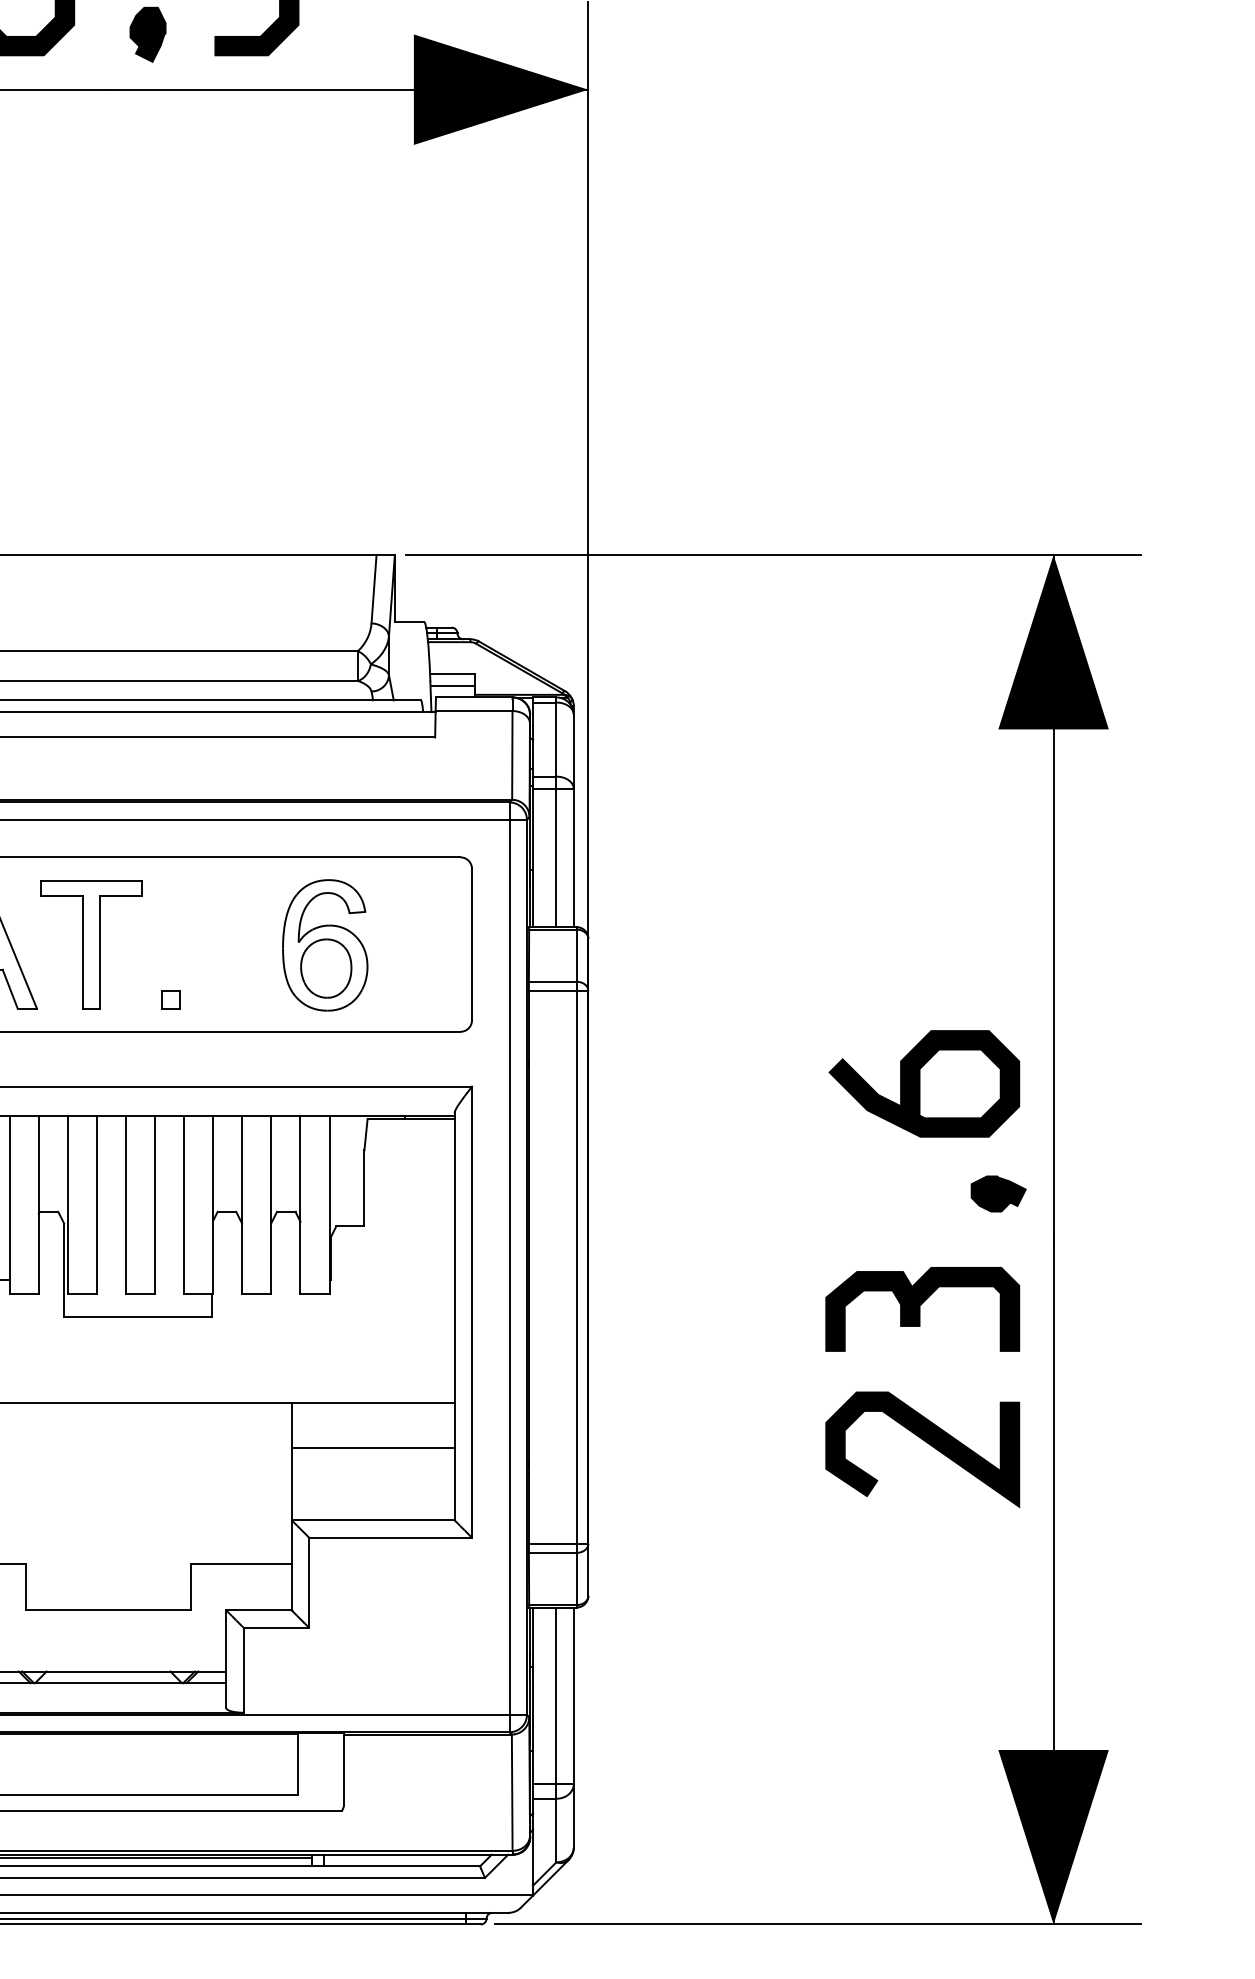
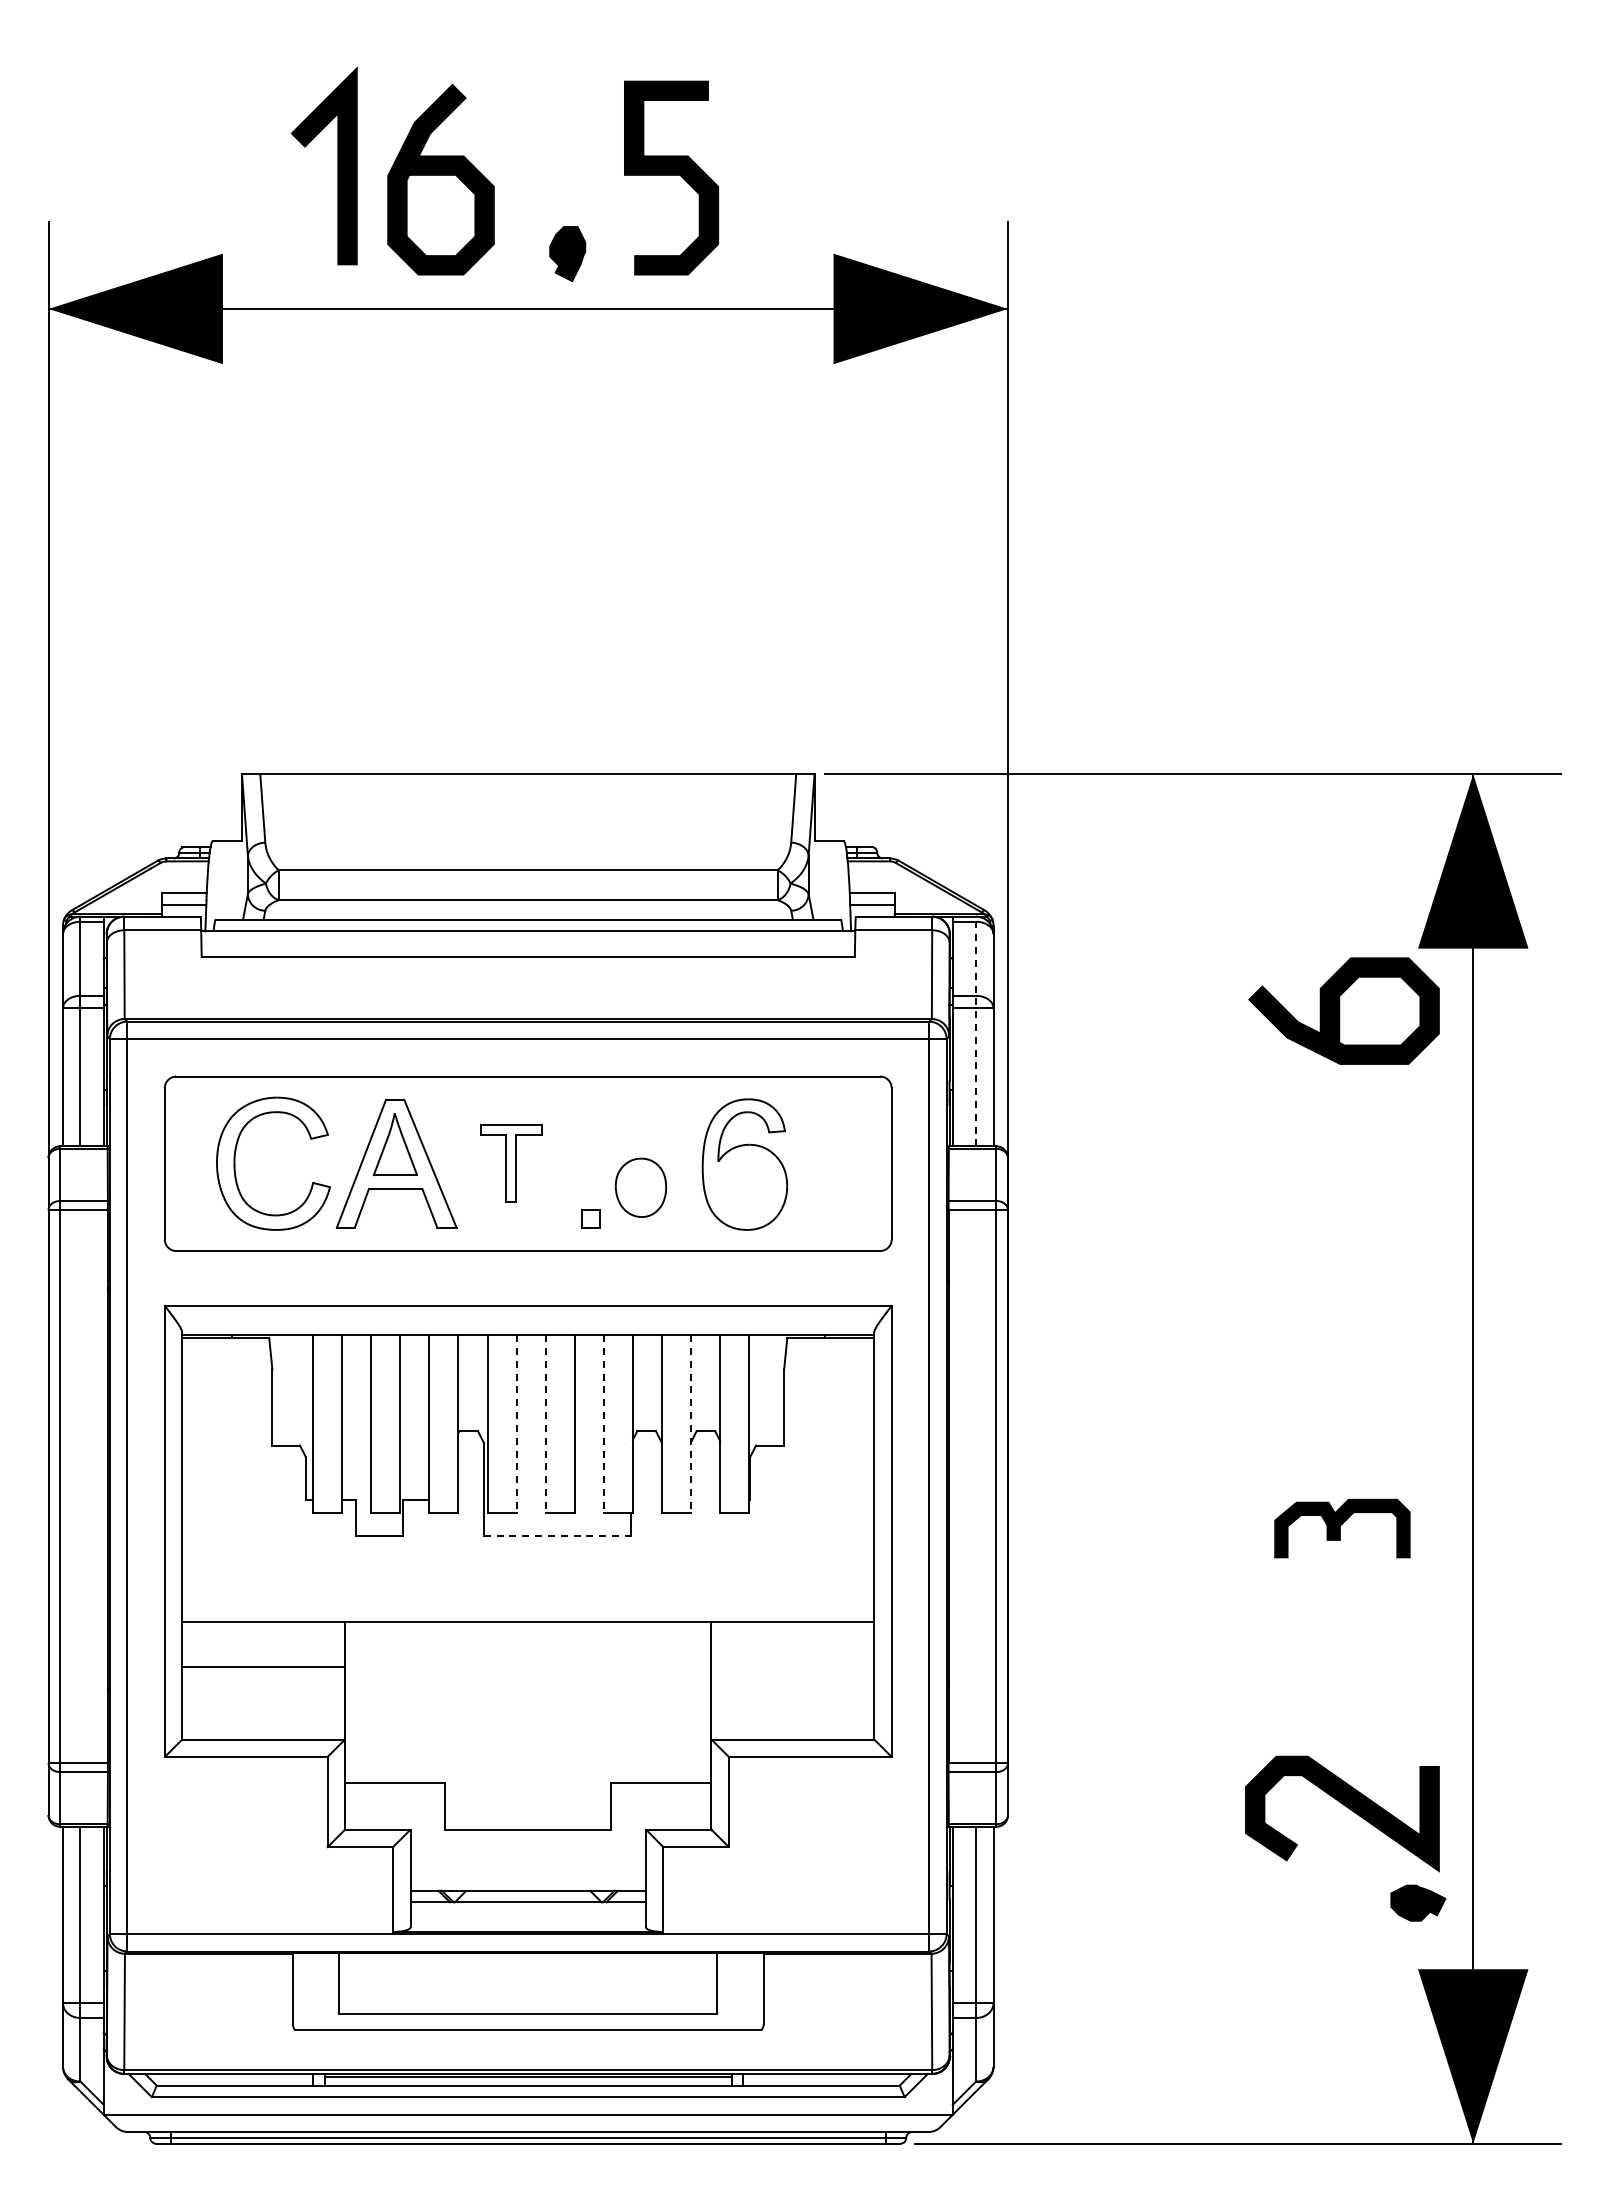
line: (556, 812) -> (976, 1031), solid -> dashed
part: (91, 944) -> (511, 1163), size x0.6
part: (325, 968) -> (640, 1187), moved
curve: (920, 1083) -> (1340, 1010), moved
part: (998, 1193) -> (1418, 1902), moved
line: (96, 1204) -> (516, 1423), solid -> dashed
line: (125, 1204) -> (545, 1423), solid -> dashed
line: (183, 1204) -> (603, 1423), solid -> dashed
line: (271, 1204) -> (691, 1423), solid -> dashed
part: (922, 1309) -> (1342, 1528), size x0.7
line: (137, 1316) -> (557, 1535), solid -> dashed
curve: (927, 1444) -> (1347, 1808), moved
line: (372, 1447) -> (792, 1666), removed

